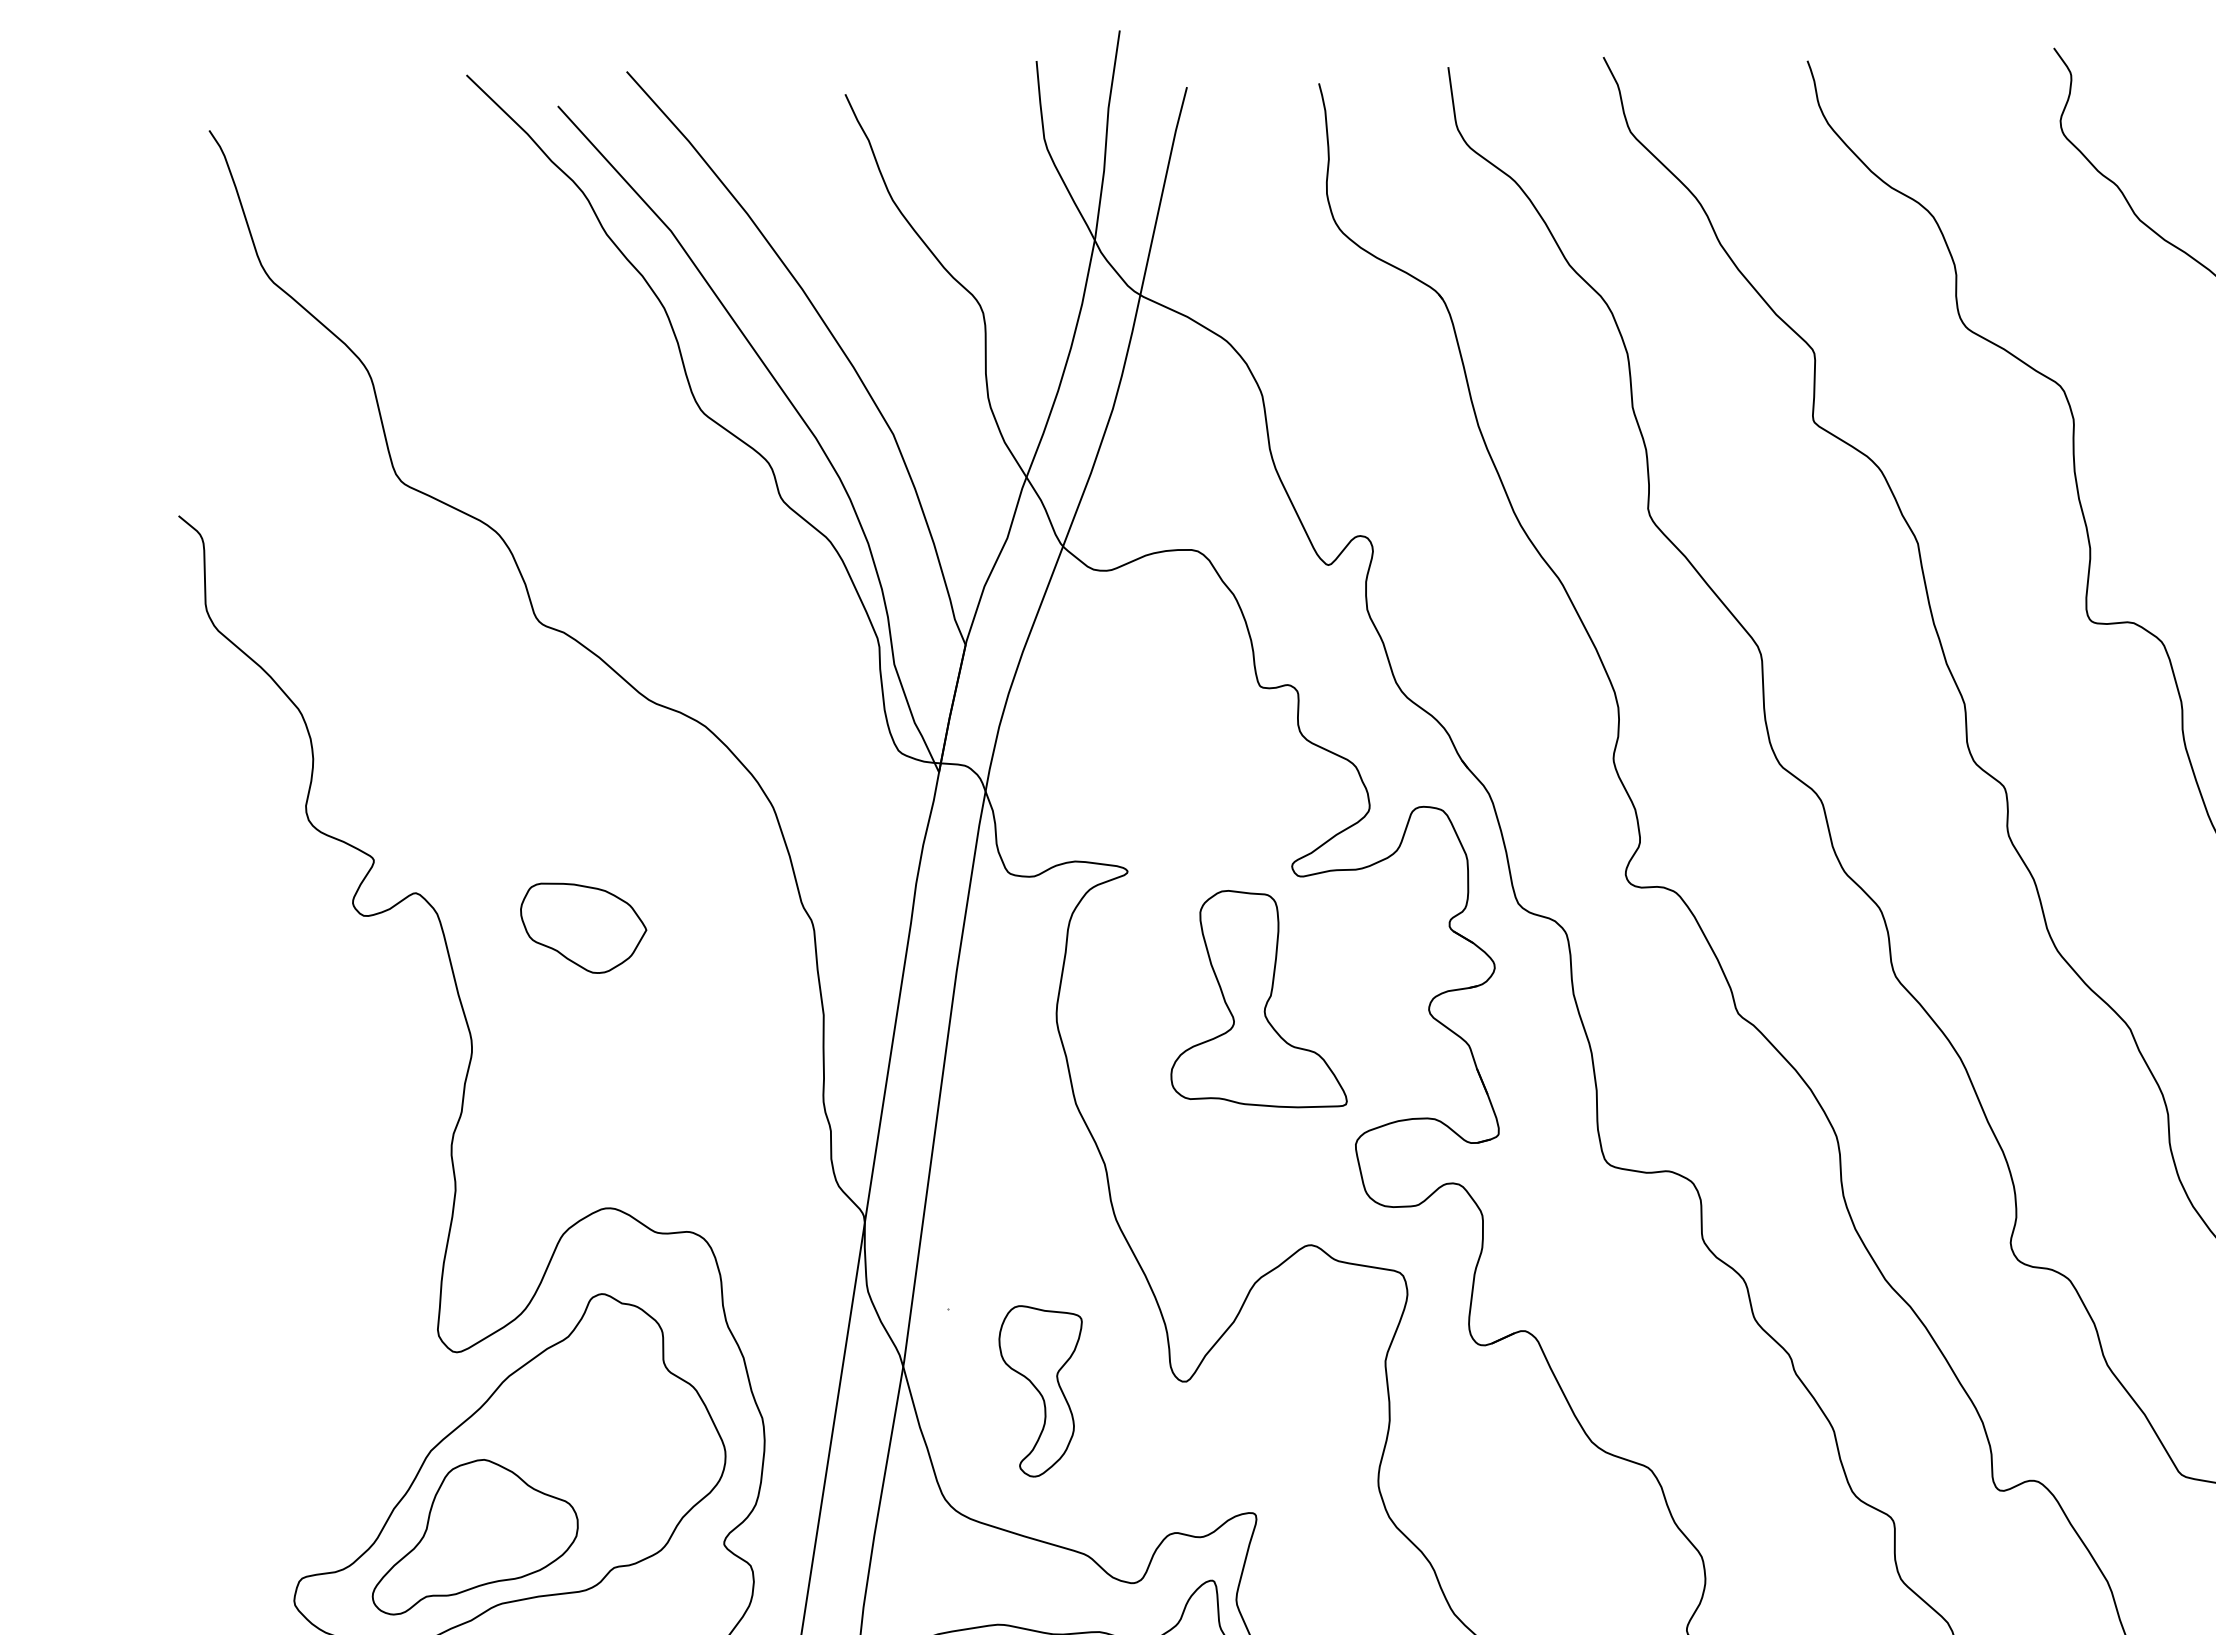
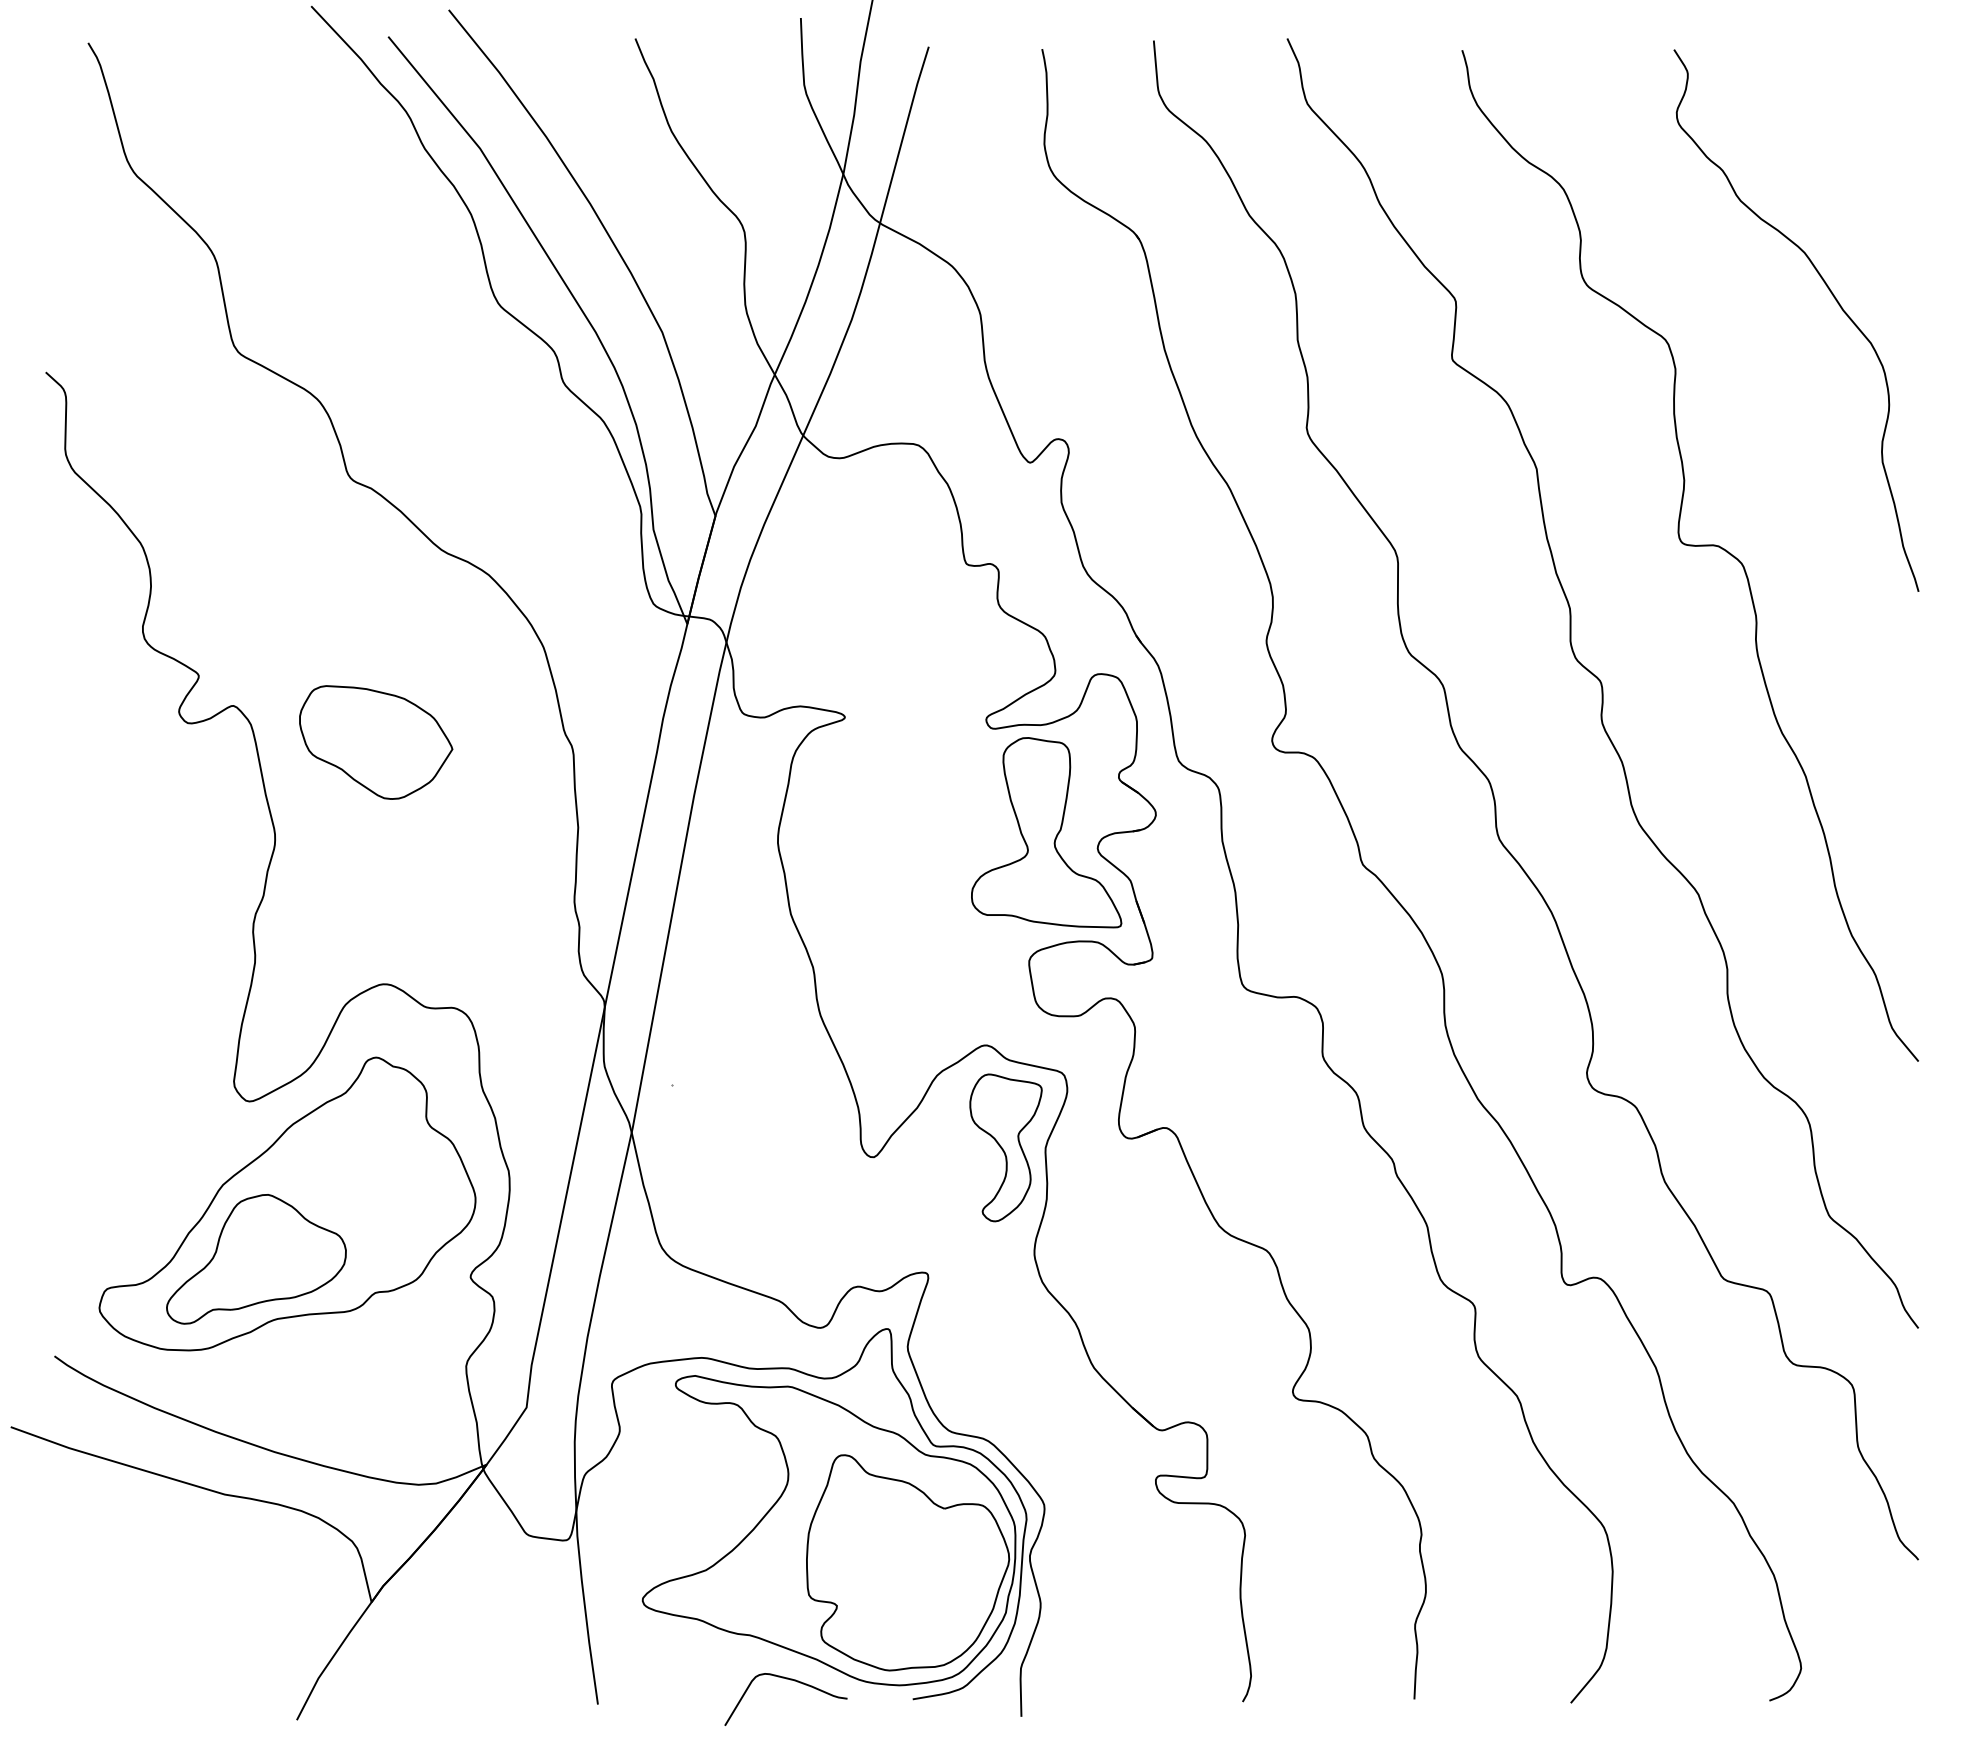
part: (584, 927) -> (376, 742), size x1.43
part: (1254, 999) -> (1046, 832), moved
part: (1042, 1390) -> (1005, 1147), moved

